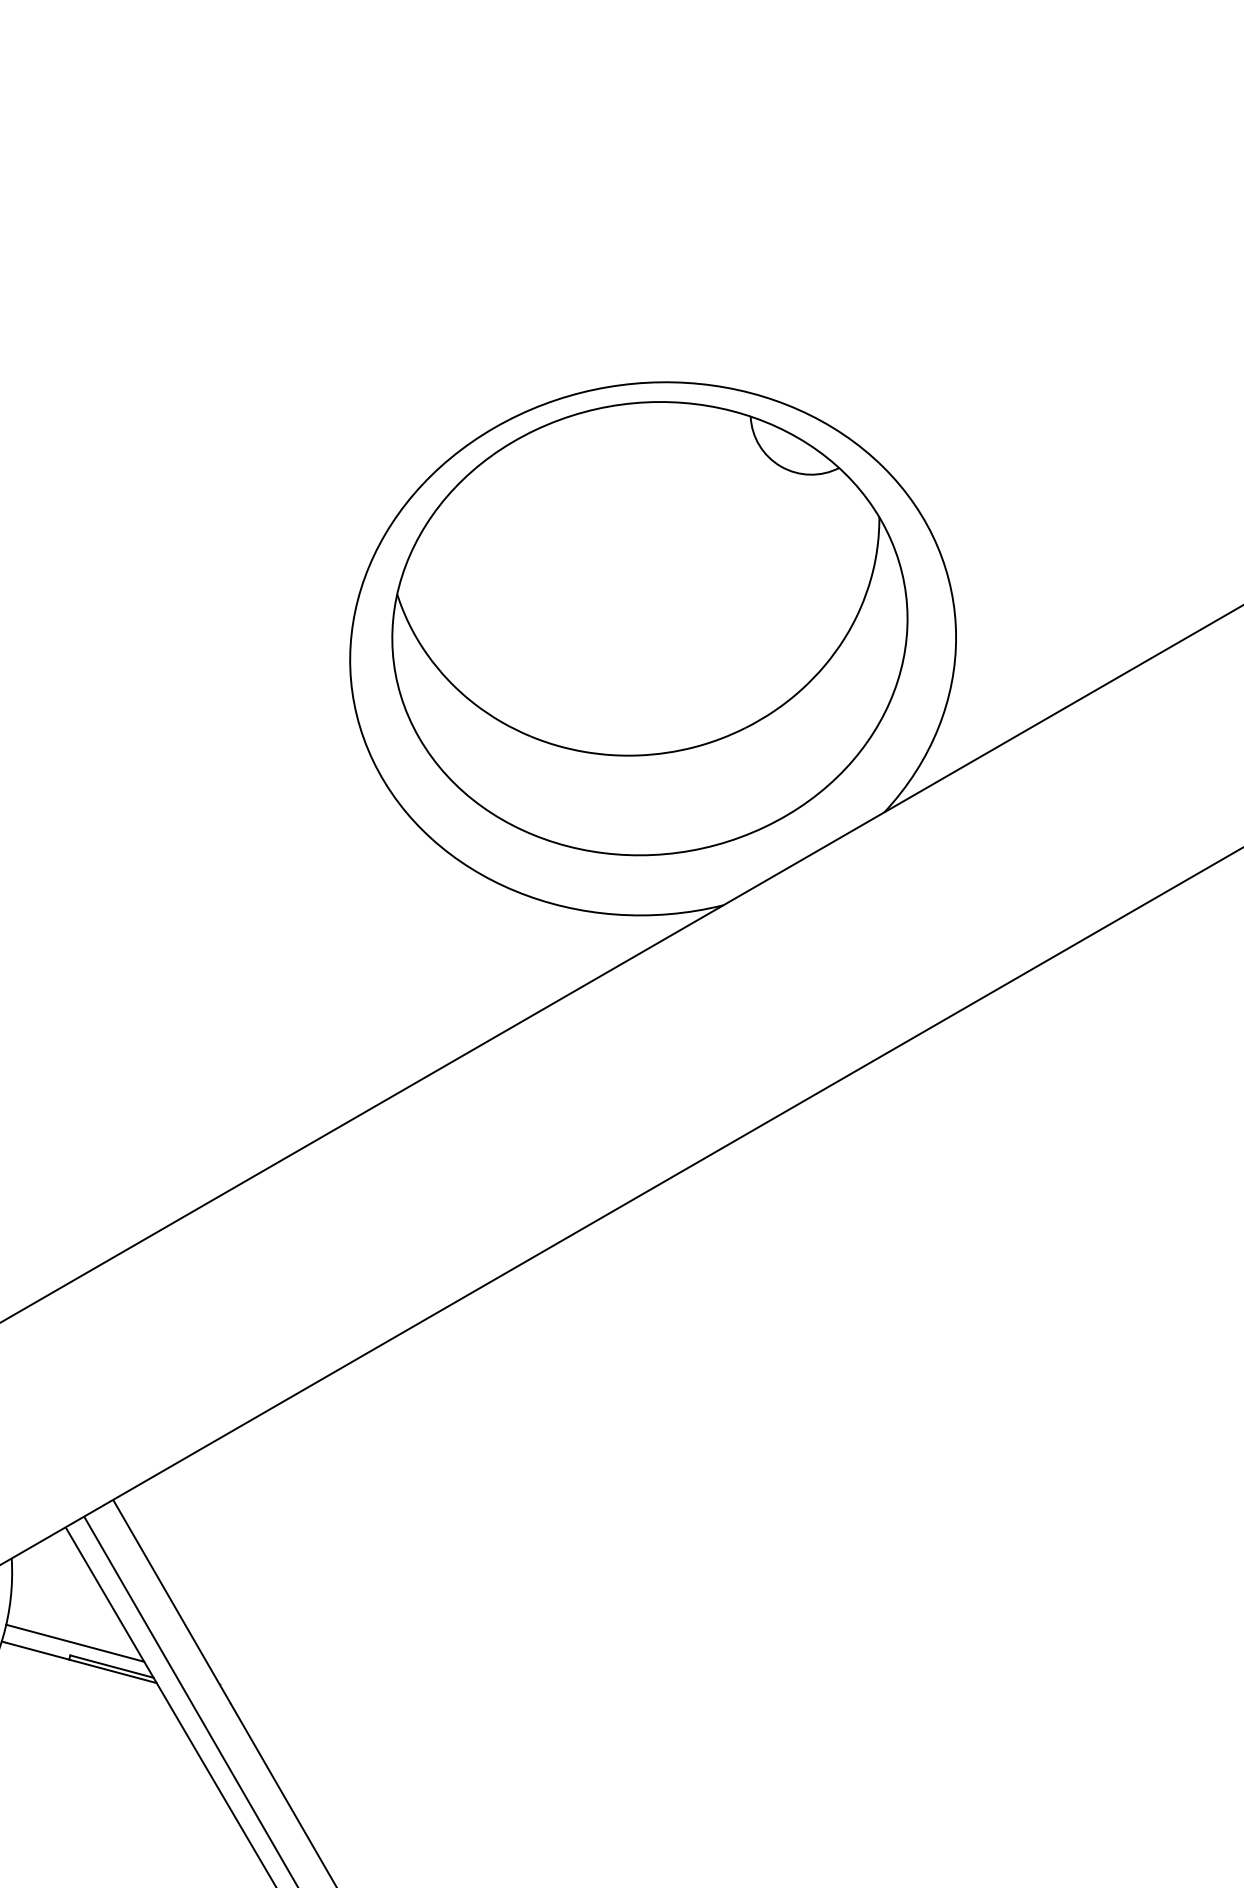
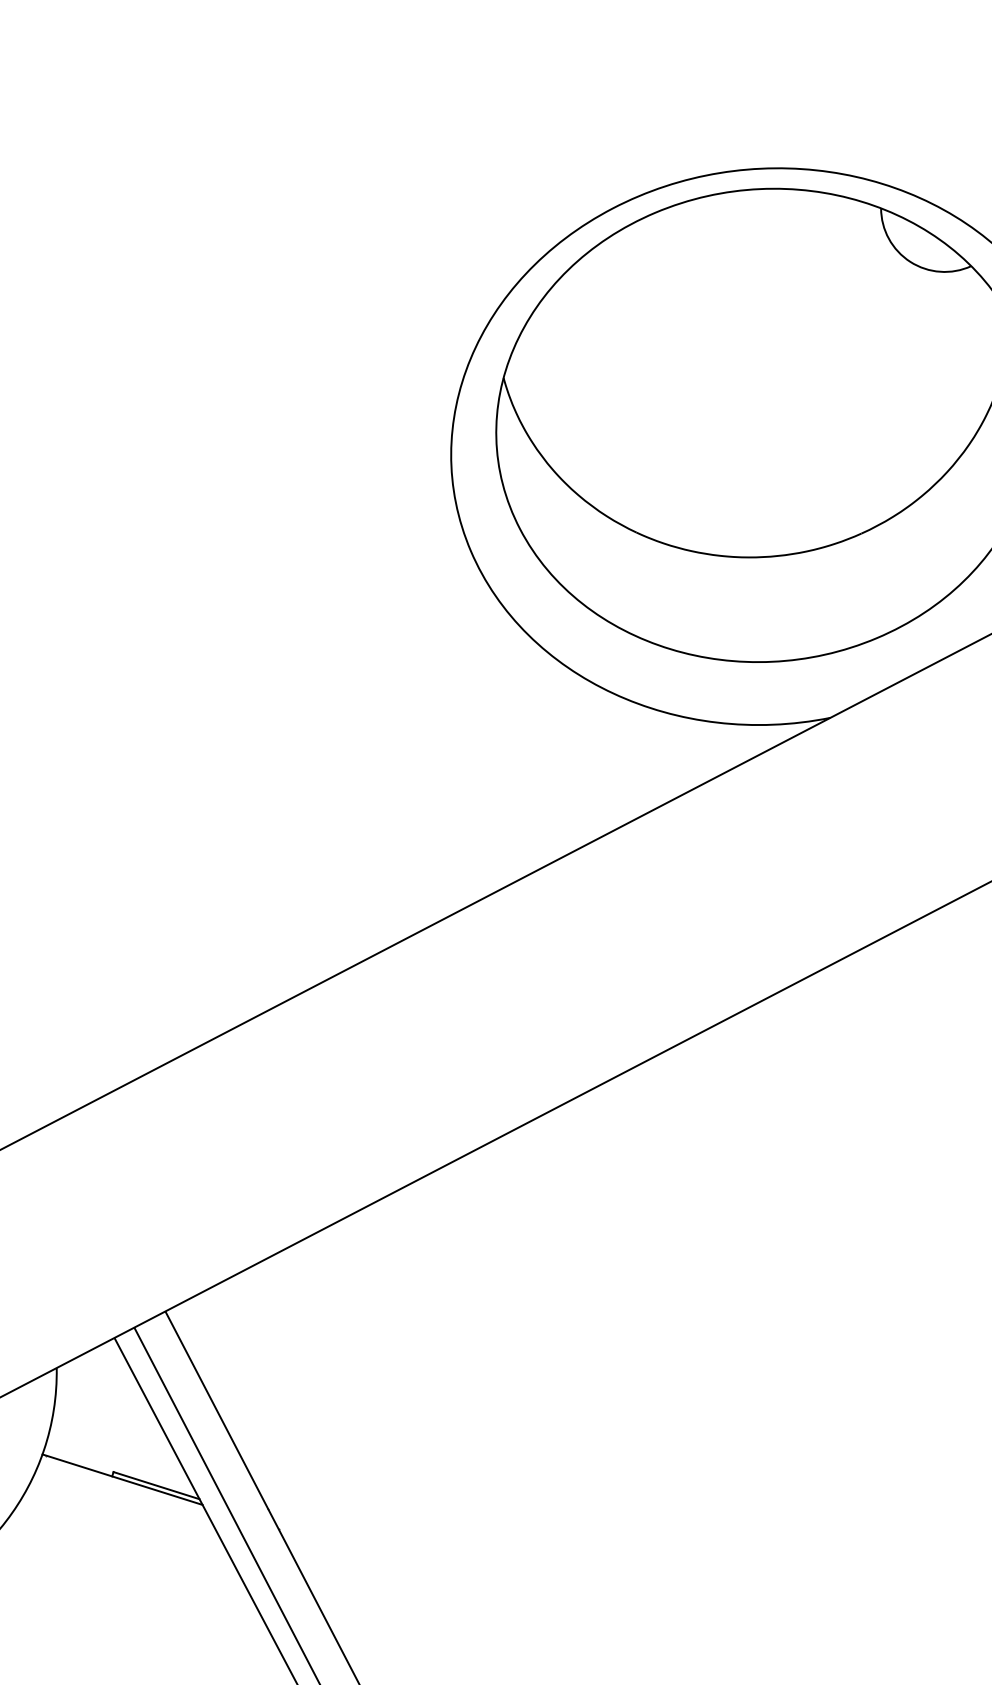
line: (75, 1642) -> (119, 1458), removed

